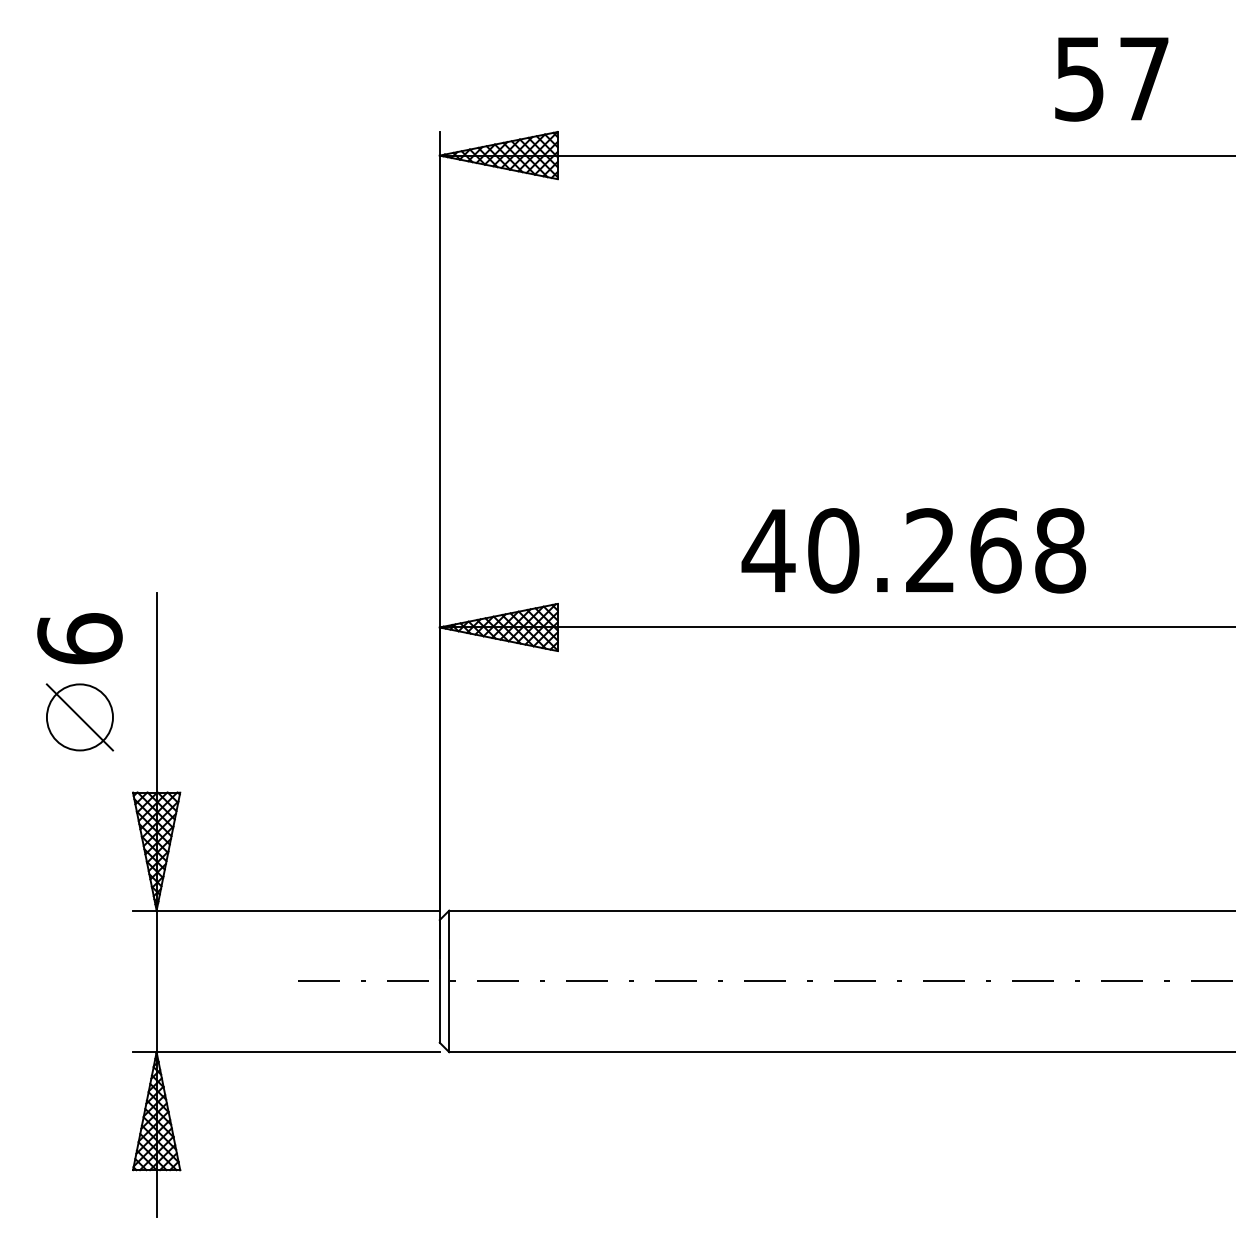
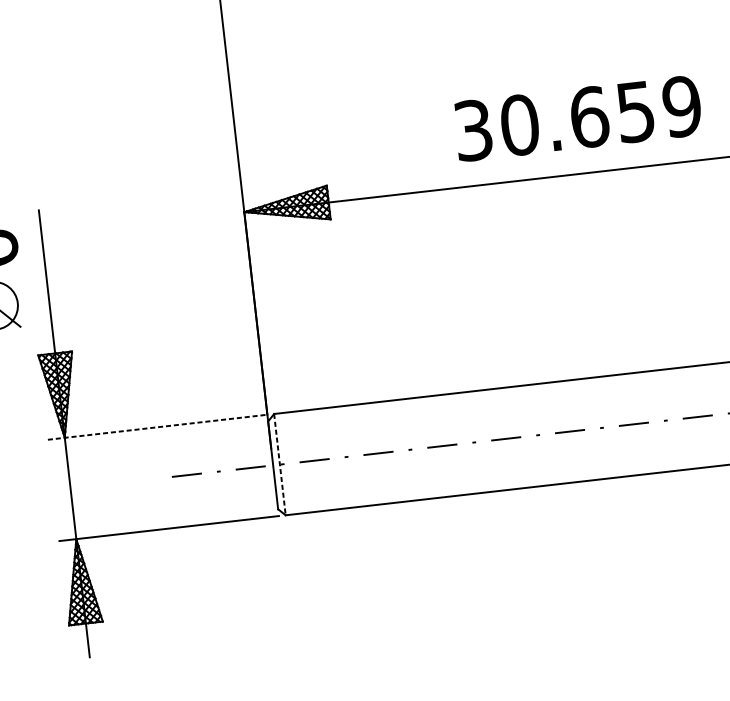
text: (913, 550) -> (577, 118), 40.268 -> 30.659
line: (286, 910) -> (157, 427), solid -> dashed
line: (449, 981) -> (280, 464), solid -> dashed

